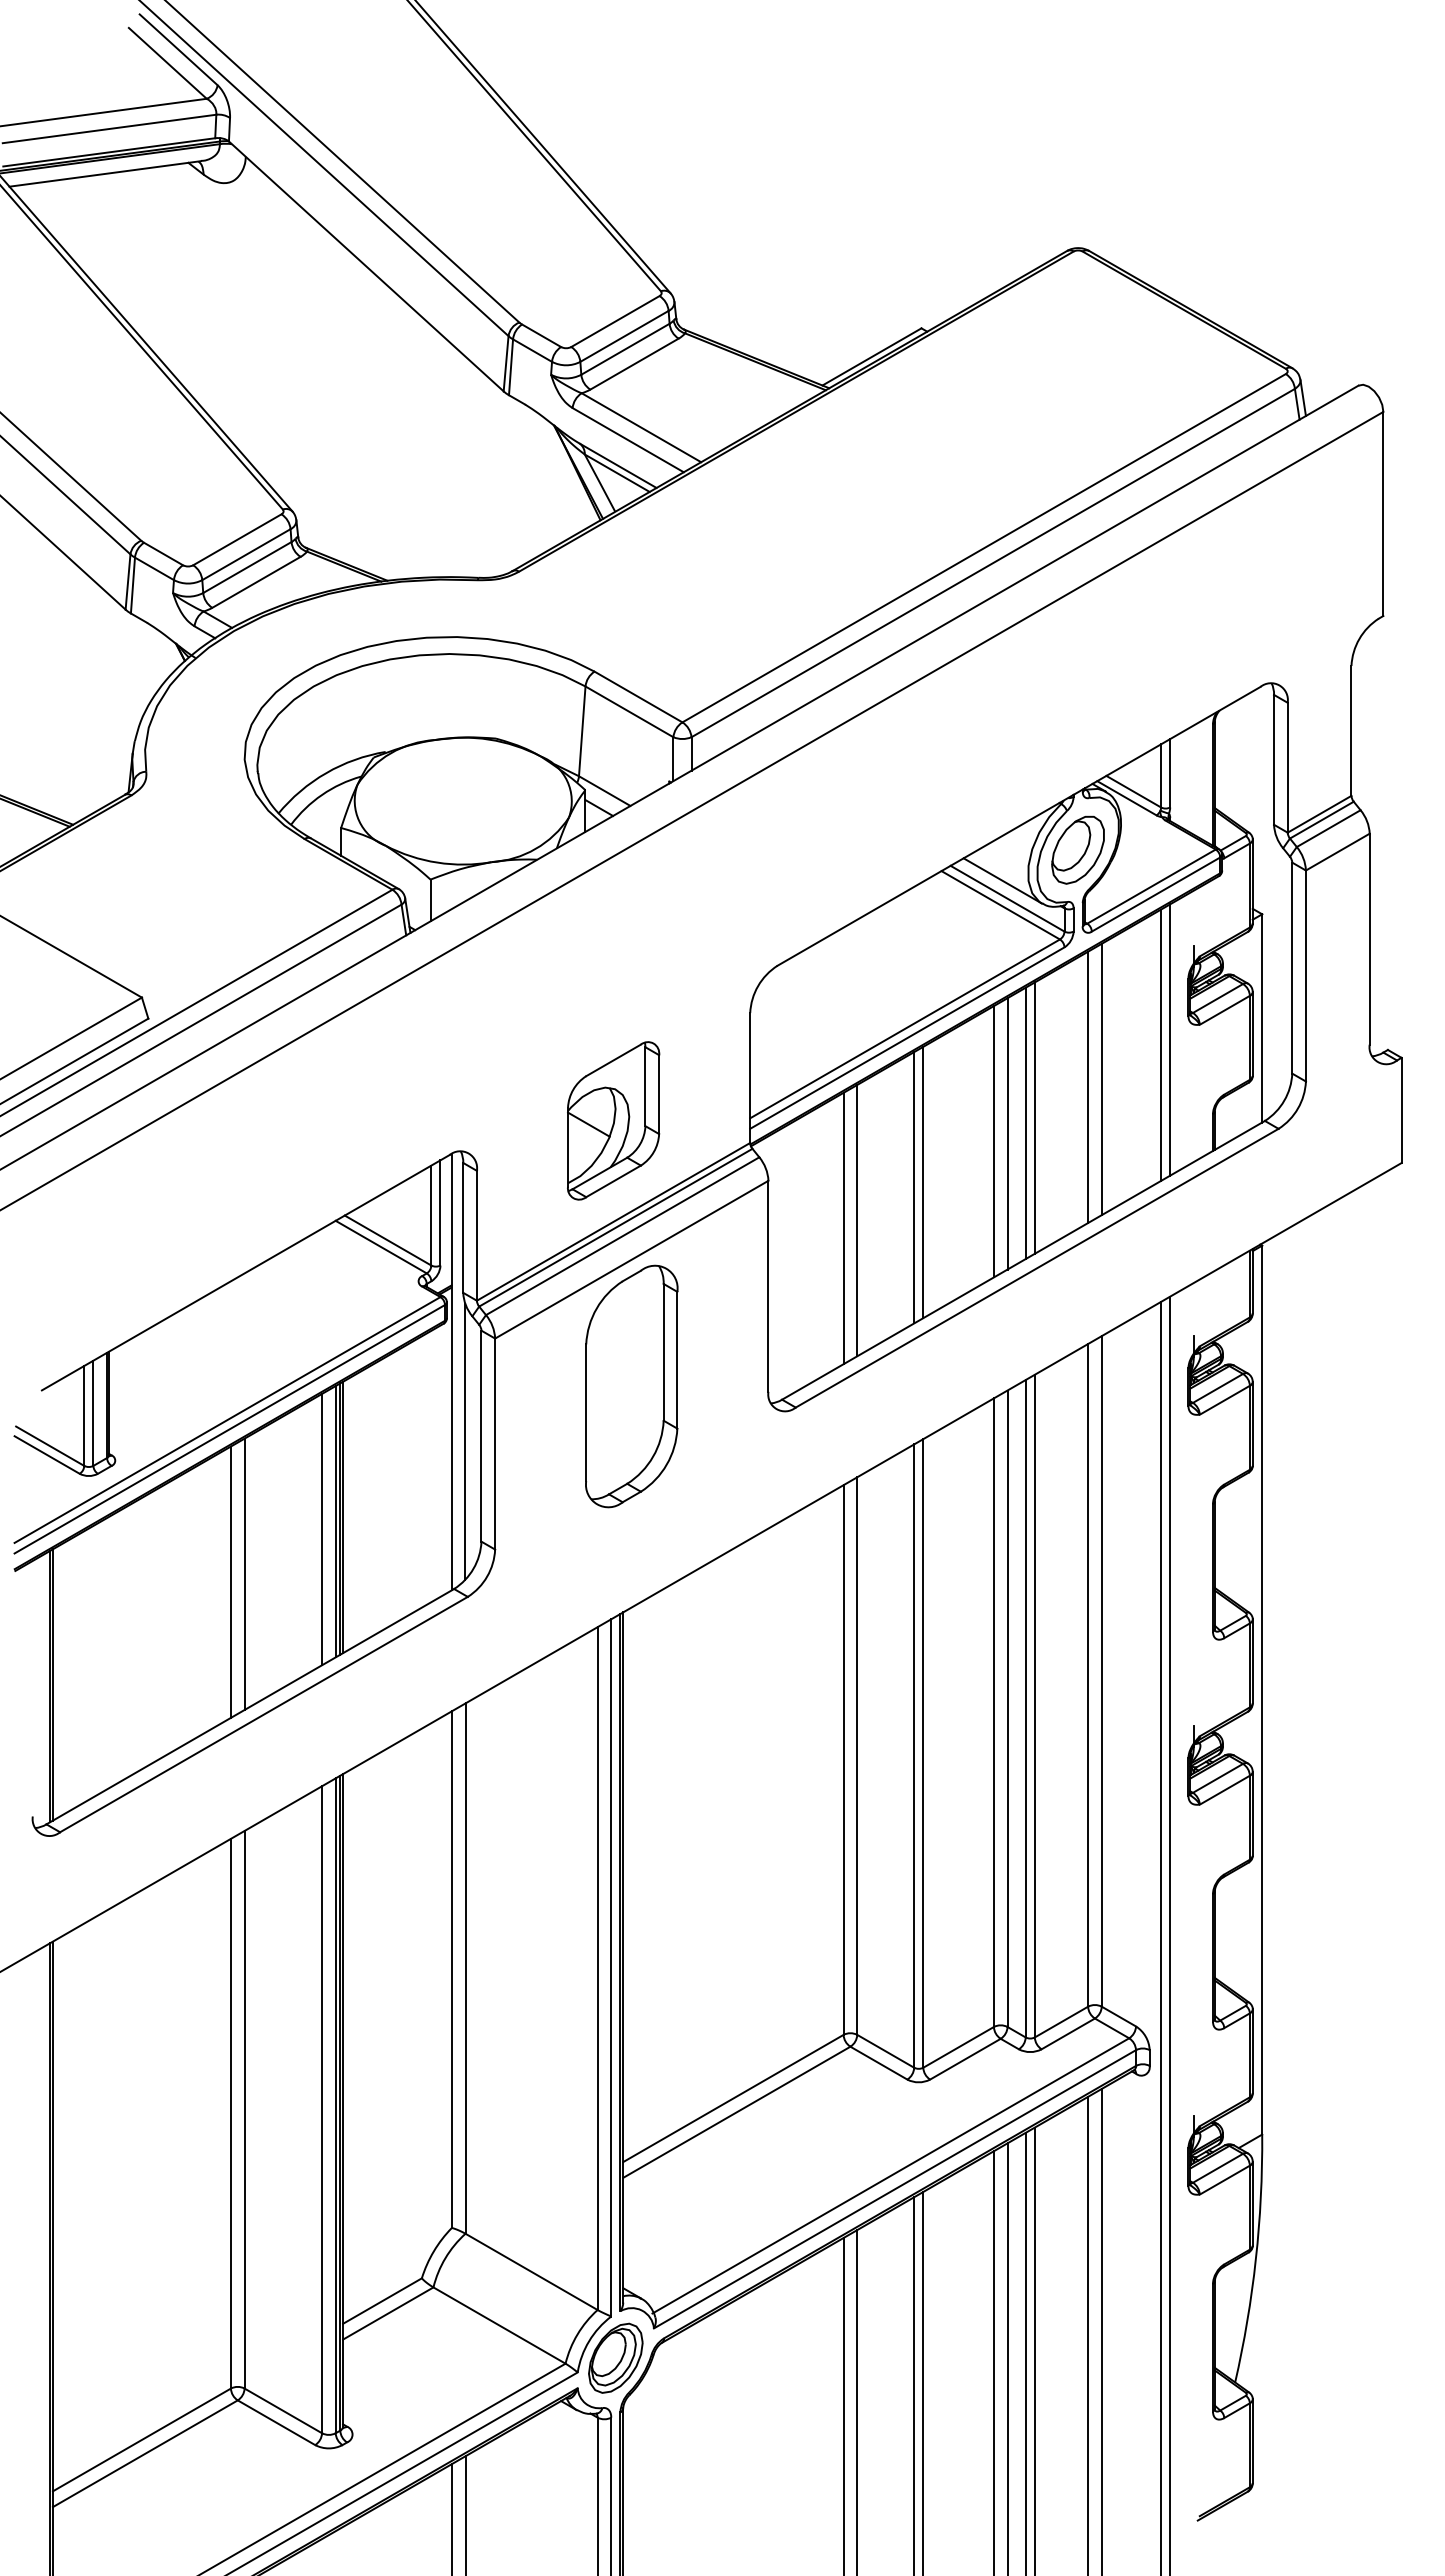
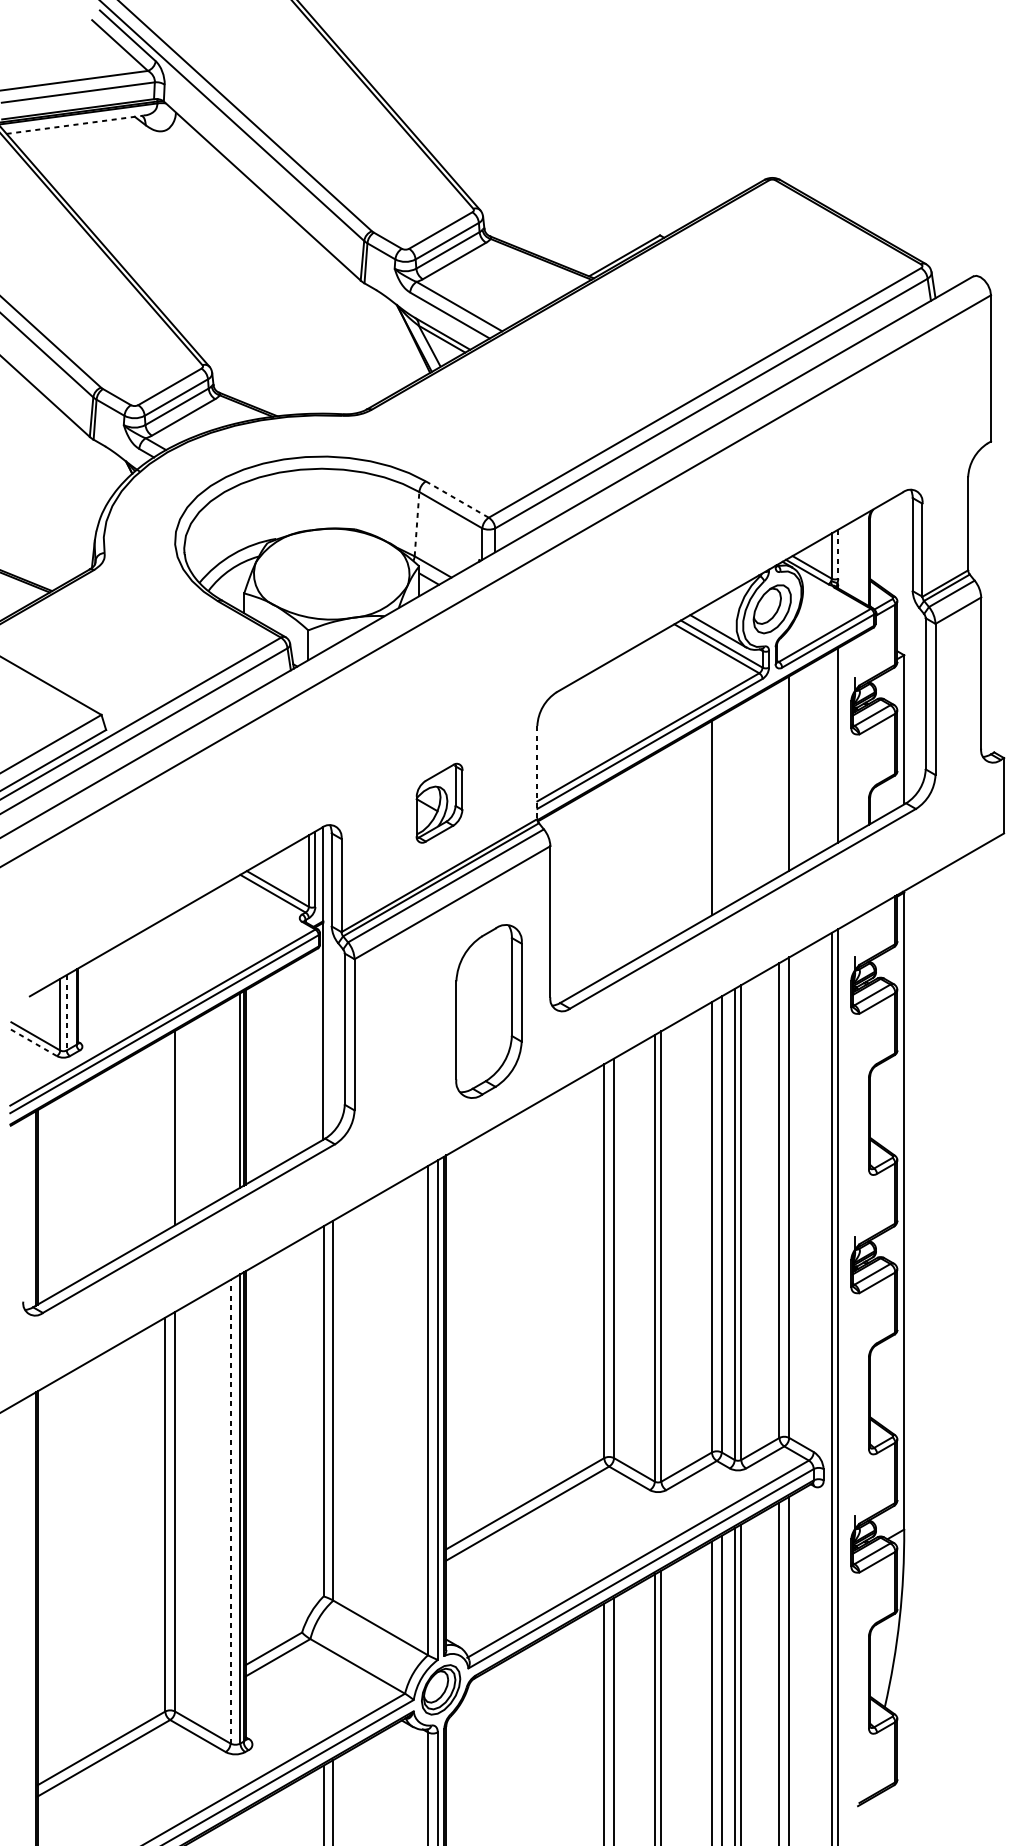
line: (105, 173) -> (75, 124), solid -> dashed
line: (638, 697) -> (457, 499), solid -> dashed
line: (582, 731) -> (417, 524), solid -> dashed
line: (1170, 773) -> (838, 554), solid -> dashed
line: (1161, 1044) -> (832, 748), removed
line: (750, 1078) -> (537, 772), solid -> dashed
line: (1088, 1087) -> (779, 779), removed
line: (1034, 1117) -> (741, 800), removed
part: (613, 1120) -> (439, 802), size x0.7
line: (1025, 1123) -> (734, 805), removed
line: (1007, 1133) -> (721, 812), removed
line: (923, 1182) -> (661, 847), removed
line: (914, 1187) -> (655, 850), removed
line: (857, 1220) -> (614, 874), removed
line: (843, 1228) -> (604, 880), removed
part: (631, 1386) -> (488, 1011), moved
line: (93, 1413) -> (66, 1012), solid -> dashed
line: (465, 1441) -> (333, 1032), removed
line: (47, 1455) -> (33, 1043), solid -> dashed
line: (322, 1529) -> (230, 1096), removed
line: (230, 1581) -> (164, 1133), removed
line: (322, 2109) -> (230, 1511), solid -> dashed

